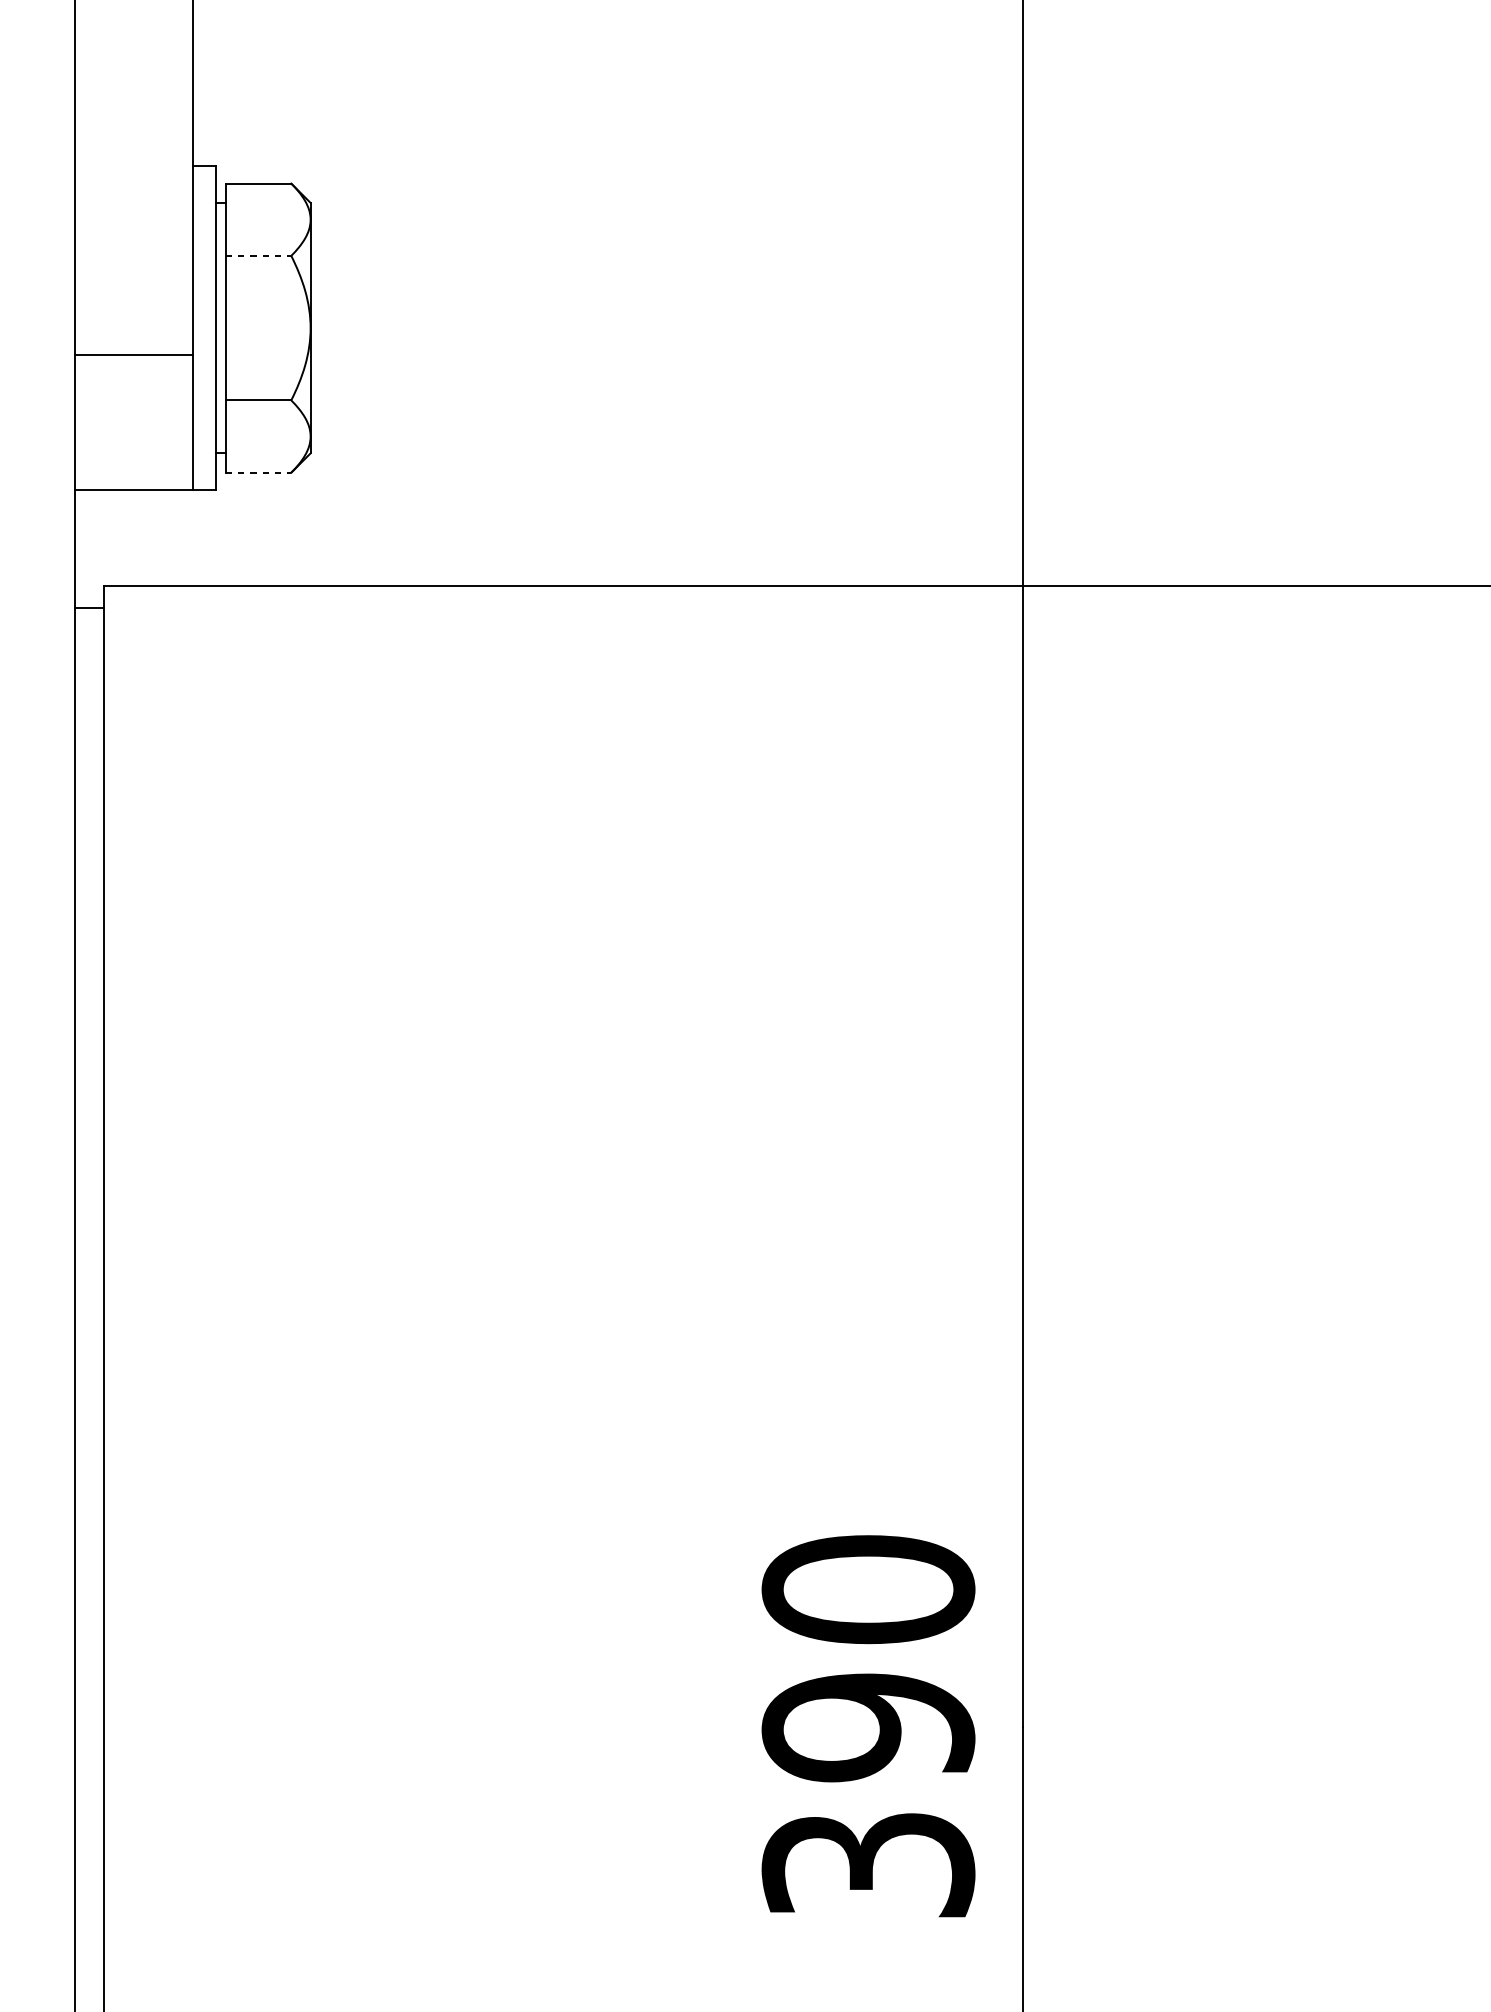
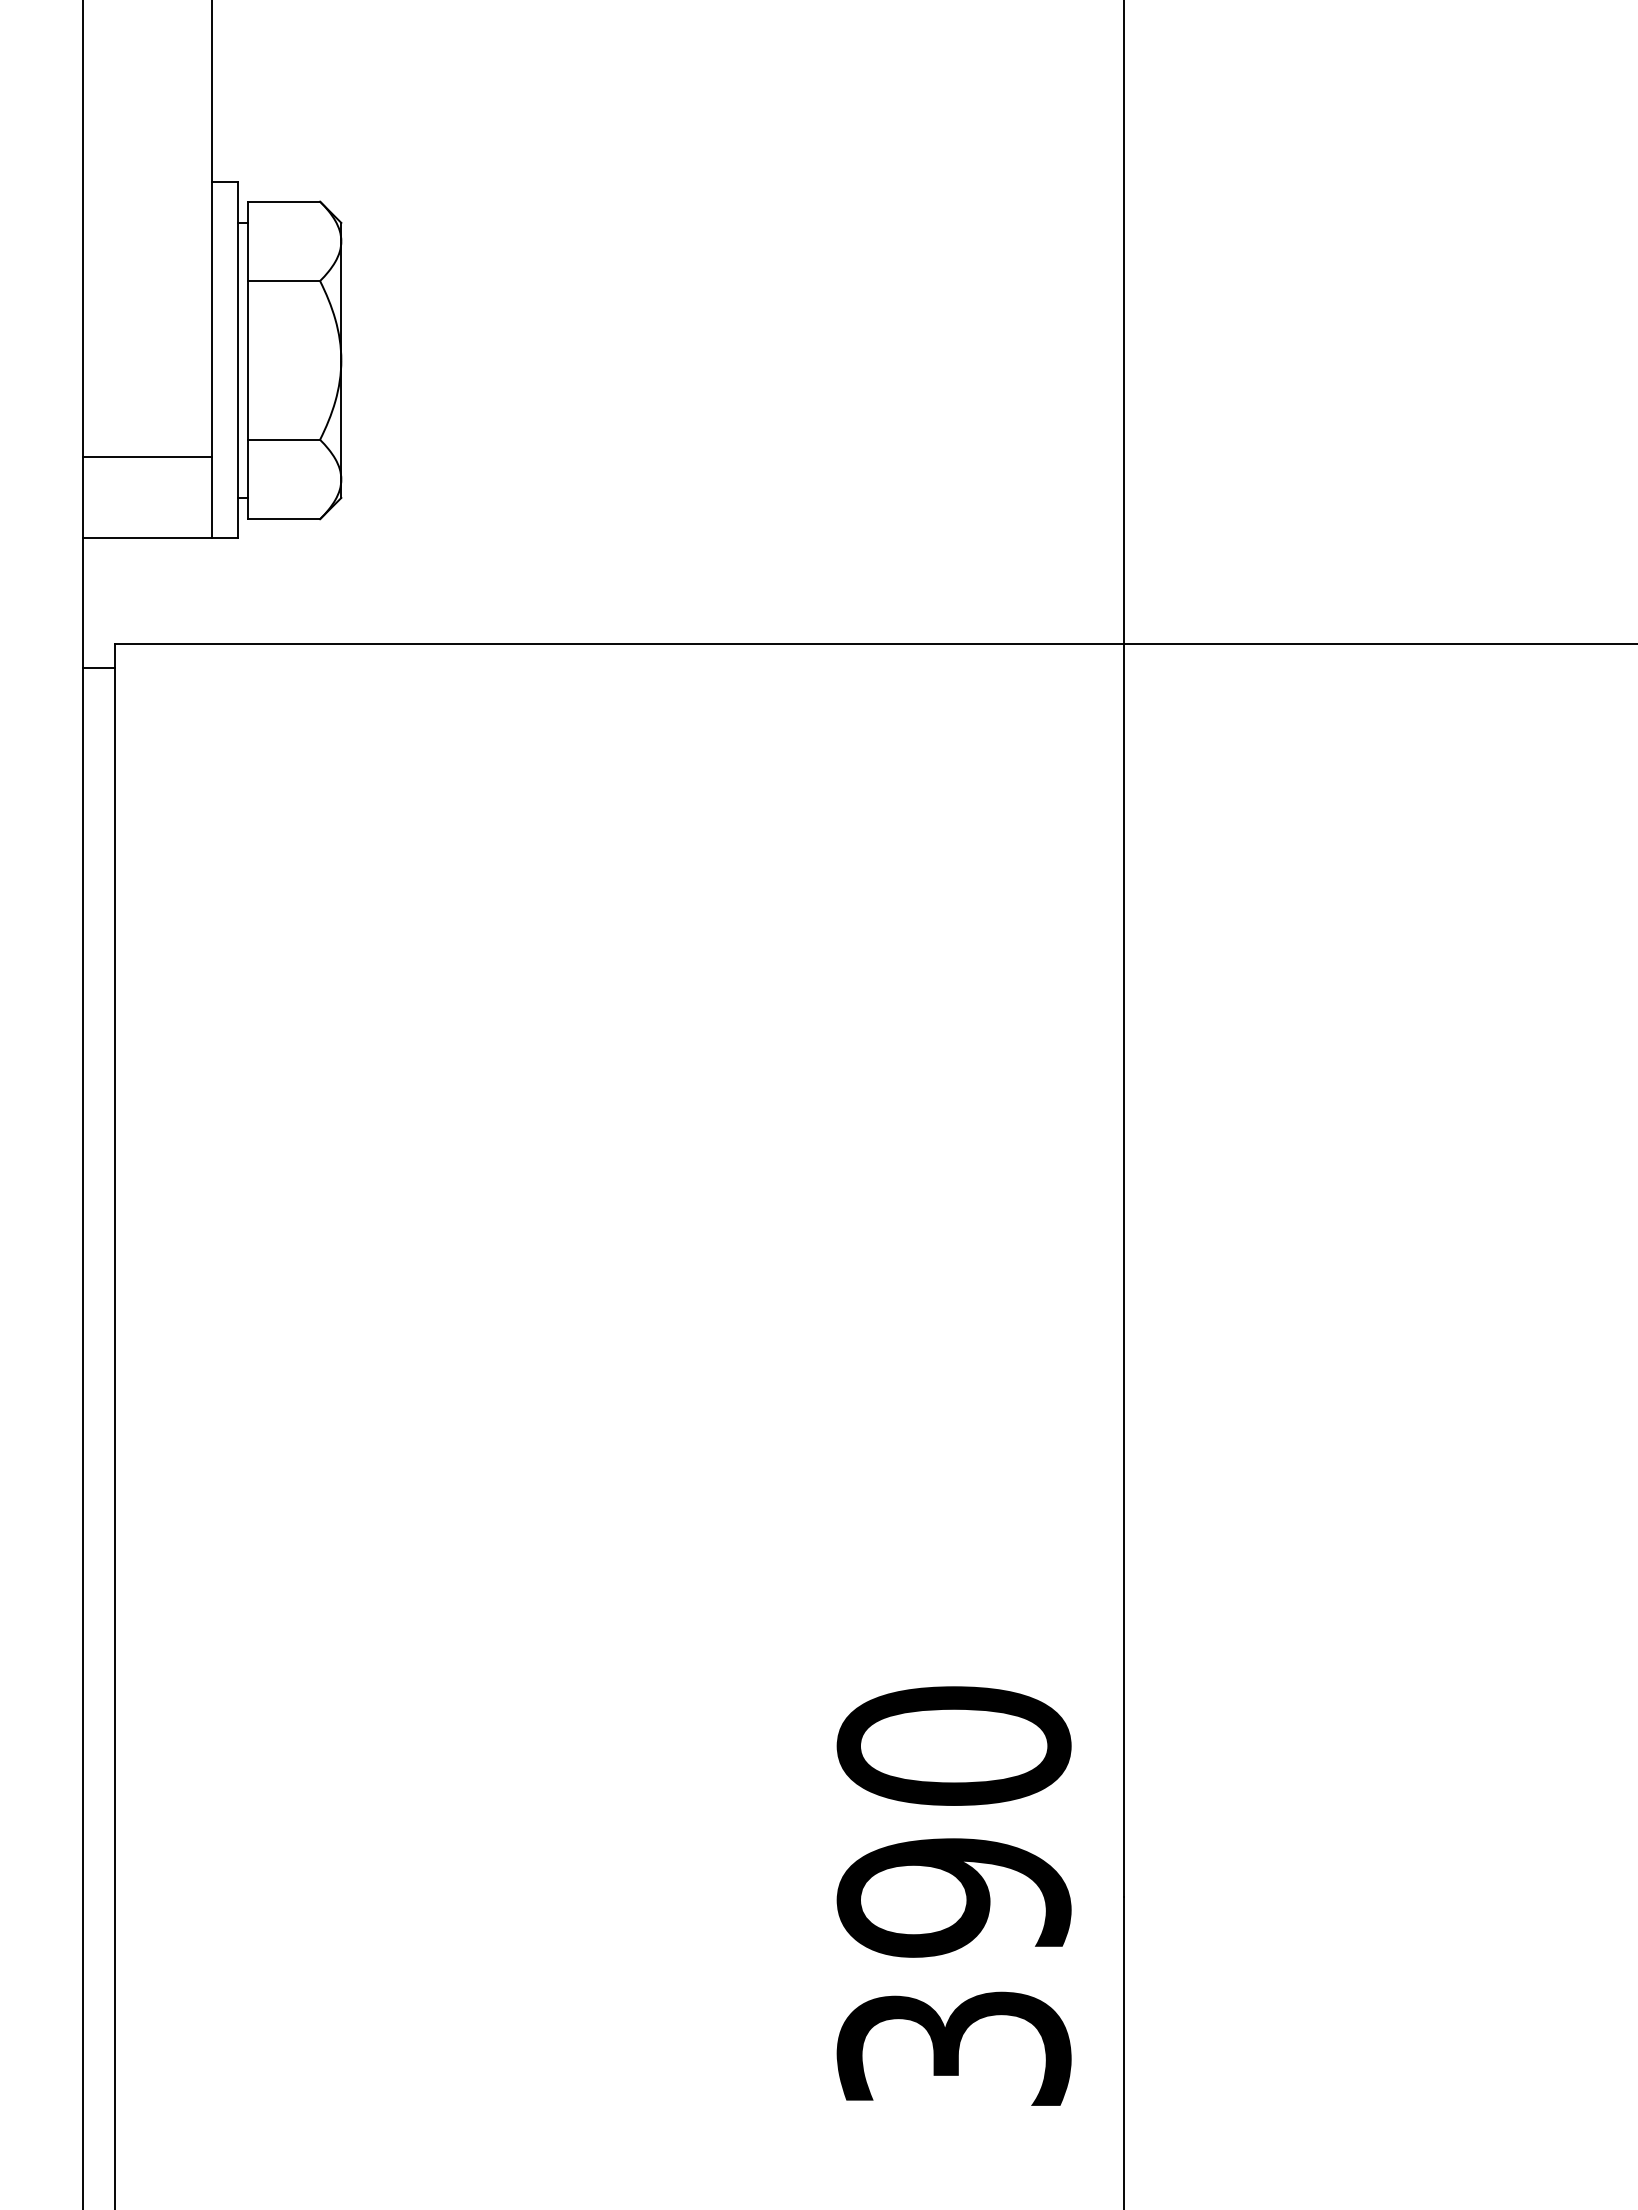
line: (258, 256) -> (284, 281), dashed -> solid
line: (133, 354) -> (146, 457), moved
line: (258, 472) -> (284, 519), dashed -> solid

